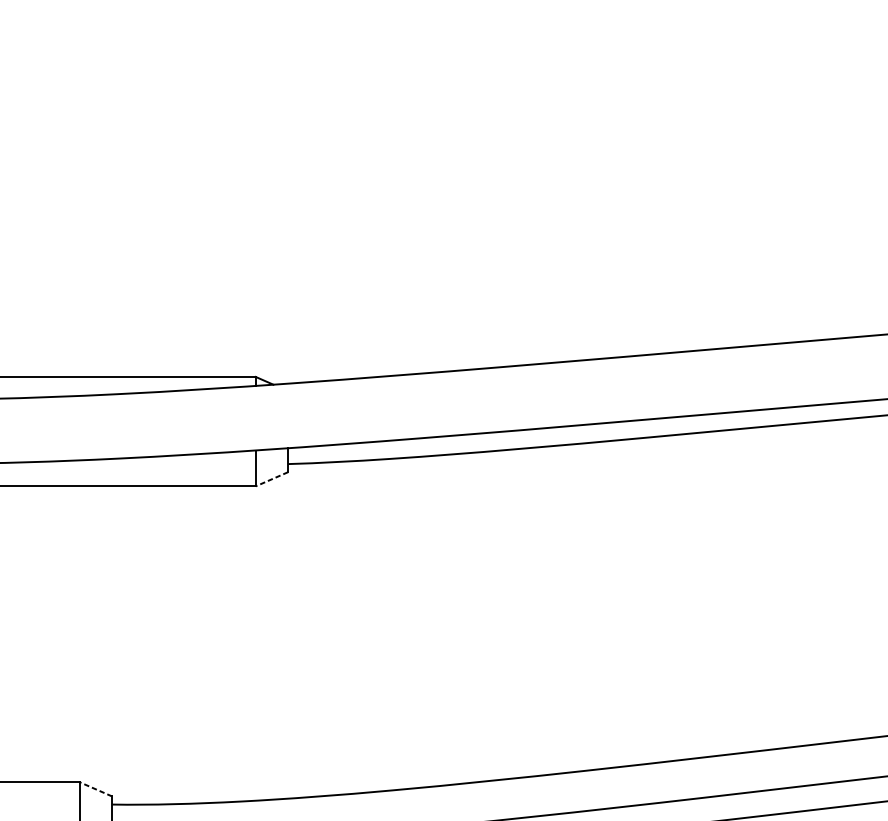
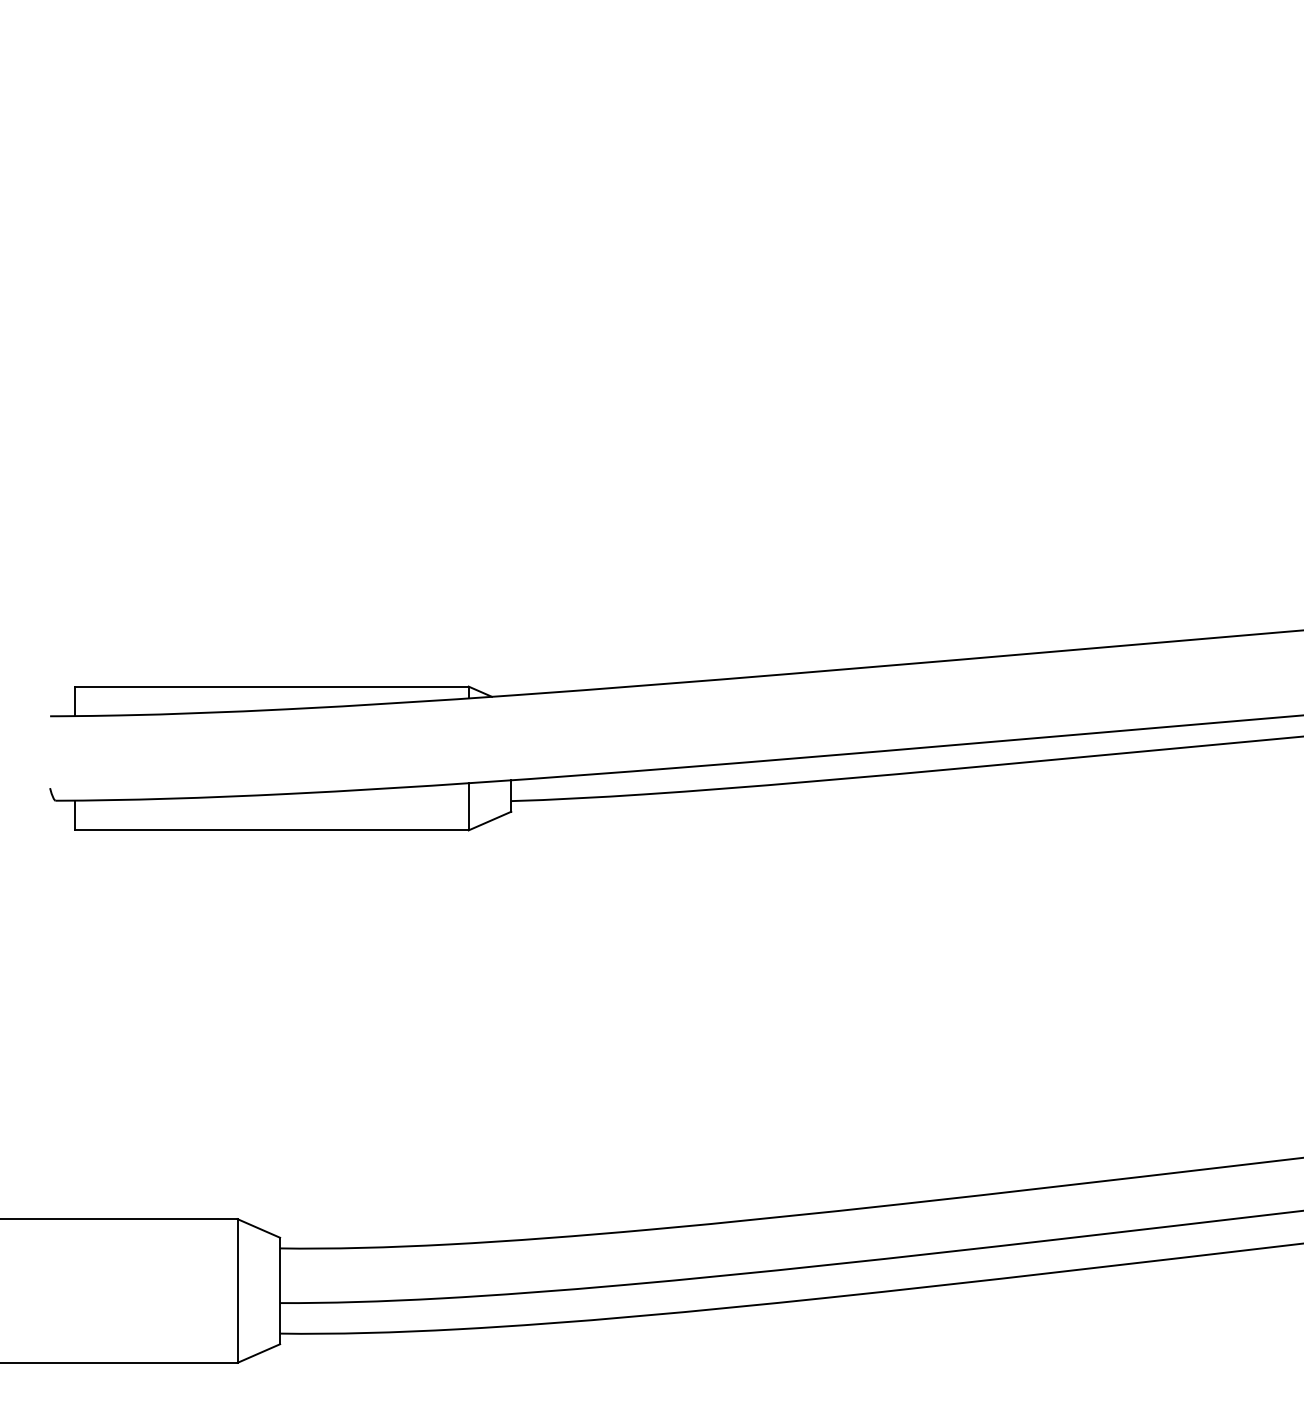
line: (271, 479) -> (489, 821), dashed -> solid
line: (95, 789) -> (258, 1228), dashed -> solid

